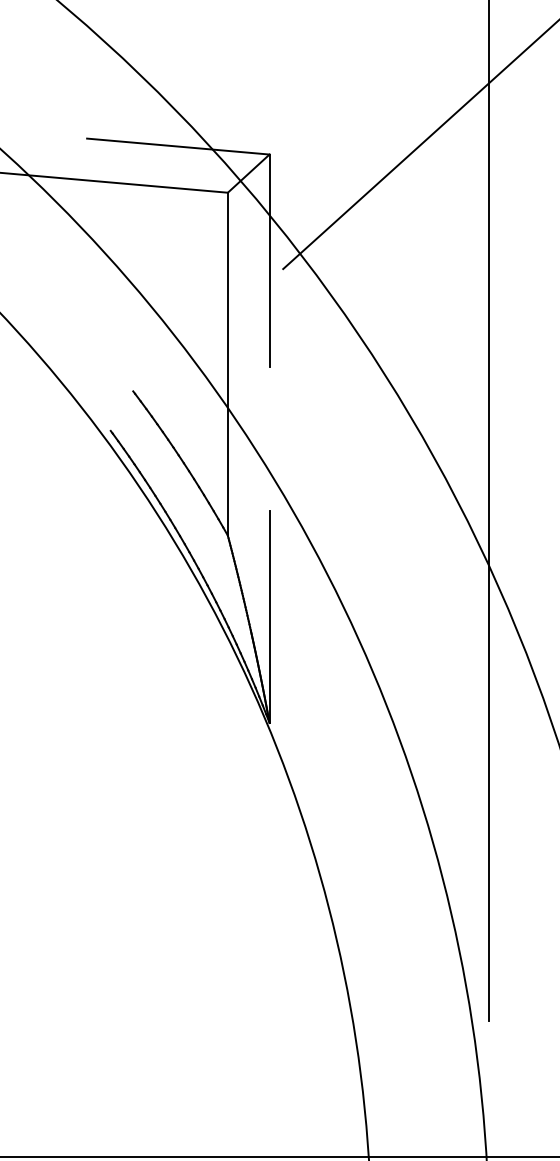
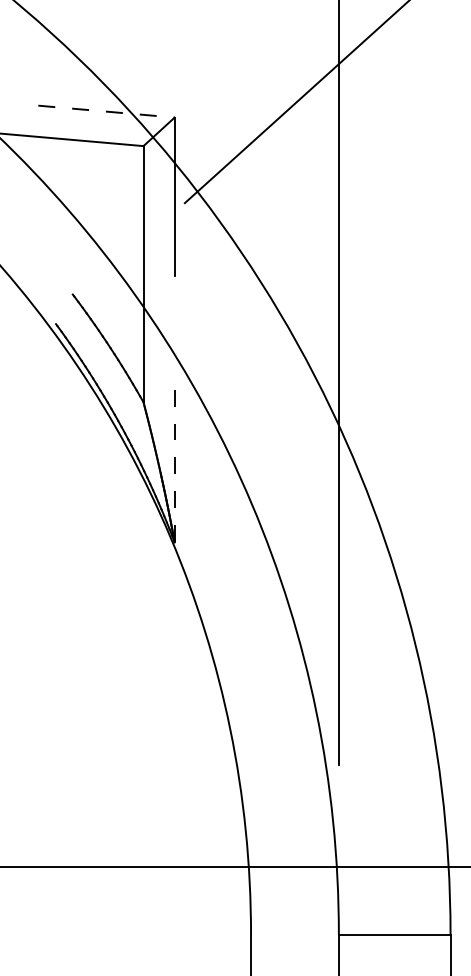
line: (179, 146) -> (107, 111), solid -> dashed
line: (269, 616) -> (174, 462), solid -> dashed

